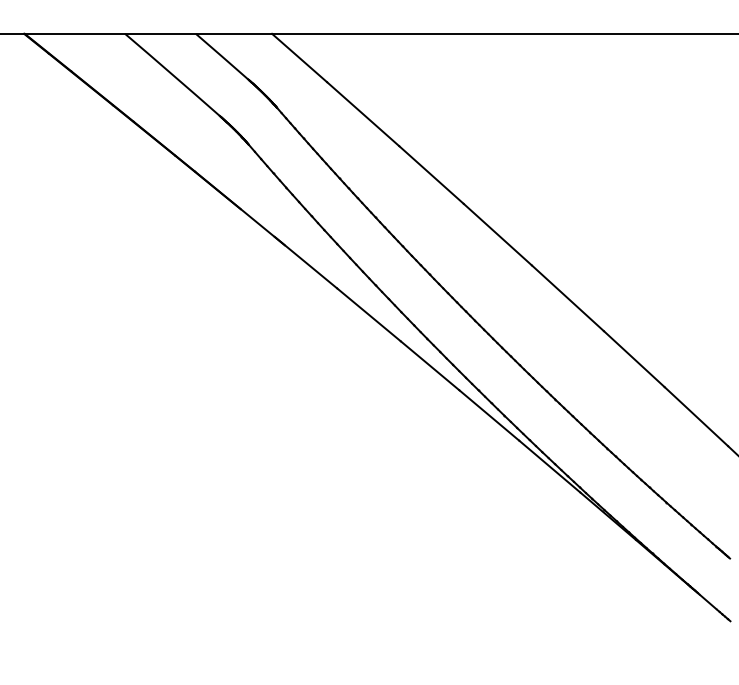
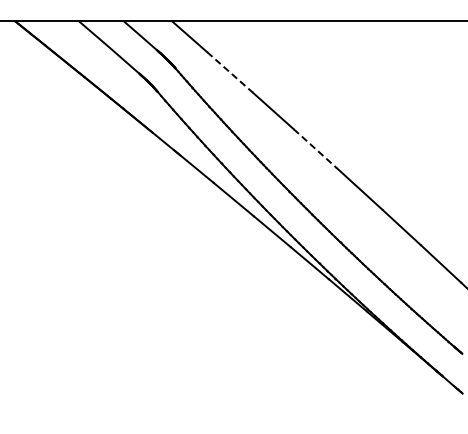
line: (363, 114) -> (230, 72), solid -> dashed
line: (498, 235) -> (315, 149), solid -> dashed

